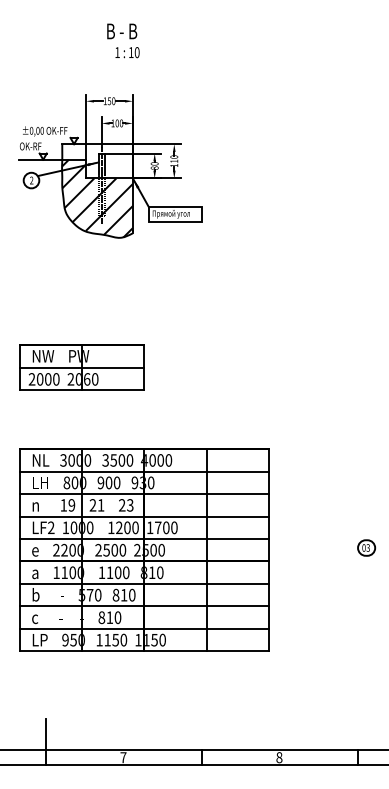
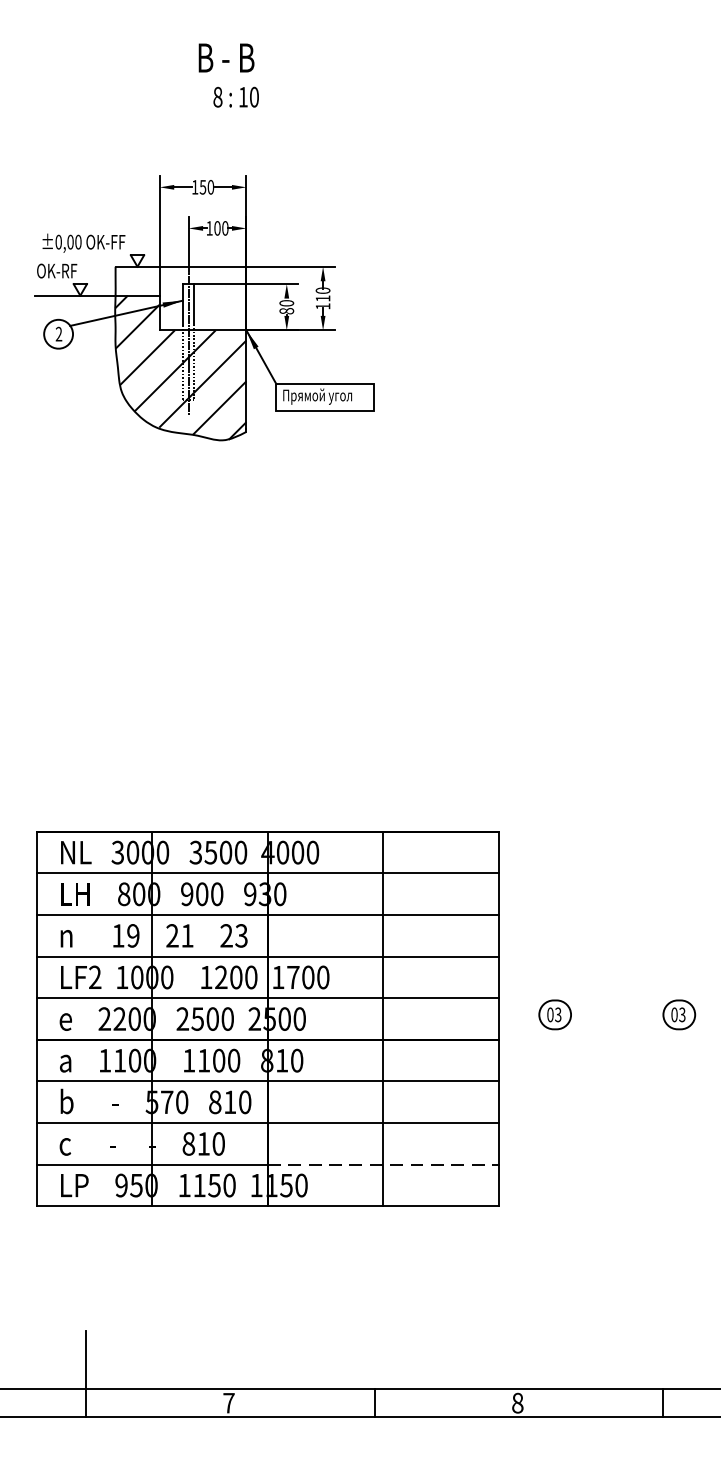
text: (117, 52) -> (217, 97), 1 -> 8
part: (81, 367) -> (151, 680), removed
part: (299, 547) -> (554, 1013), added
line: (207, 628) -> (384, 1163), solid -> dashed

